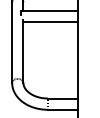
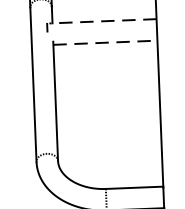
line: (49, 10) -> (102, 20), solid -> dashed
line: (51, 22) -> (106, 43), solid -> dashed

